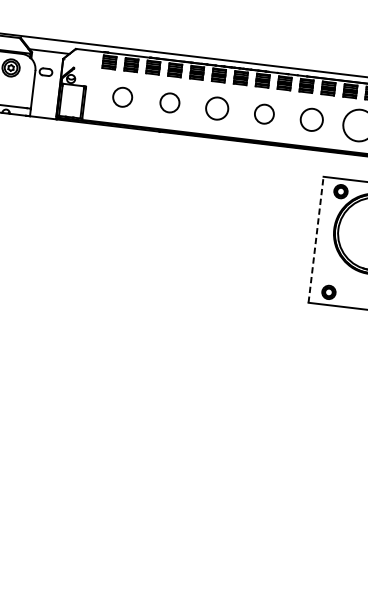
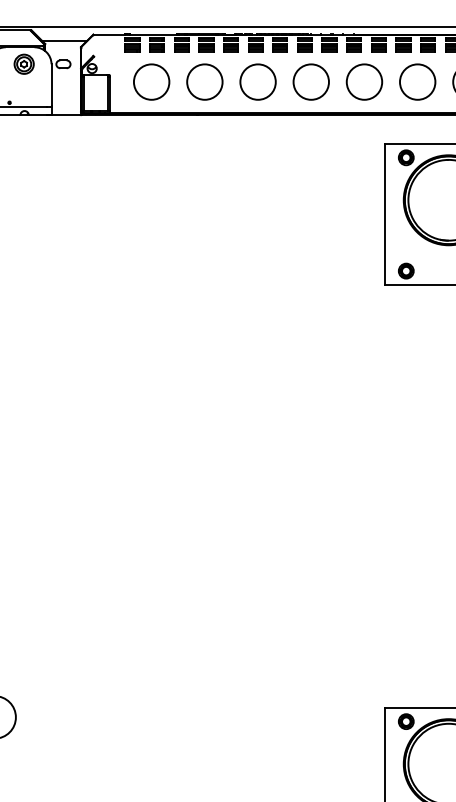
circle: (122, 96) -> (151, 81), size x1.67
circle: (169, 102) -> (204, 81), size x1.67
circle: (216, 108) -> (257, 81), size x1.43
circle: (263, 113) -> (310, 81), size x1.67
circle: (311, 119) -> (364, 81), size x1.43
line: (316, 239) -> (385, 214), dashed -> solid

